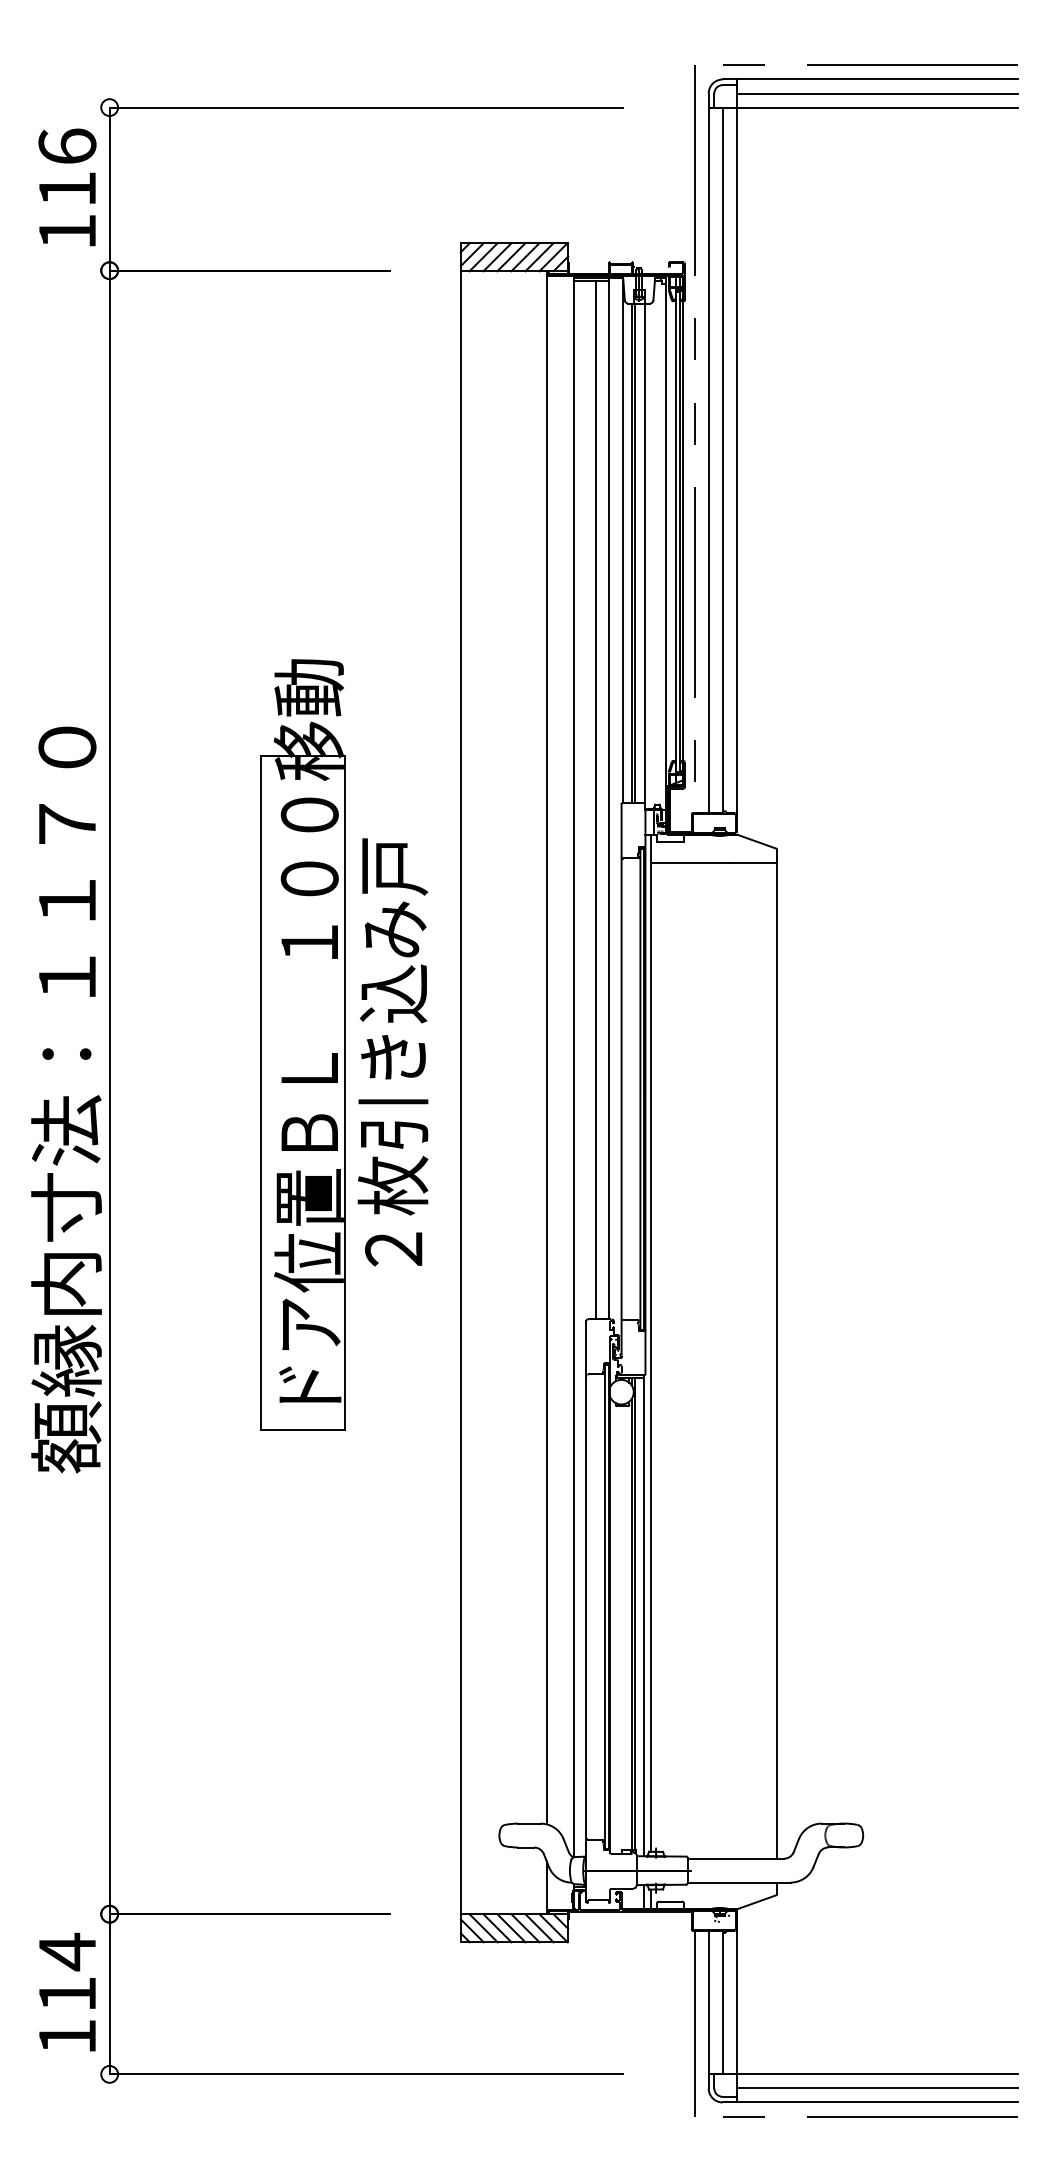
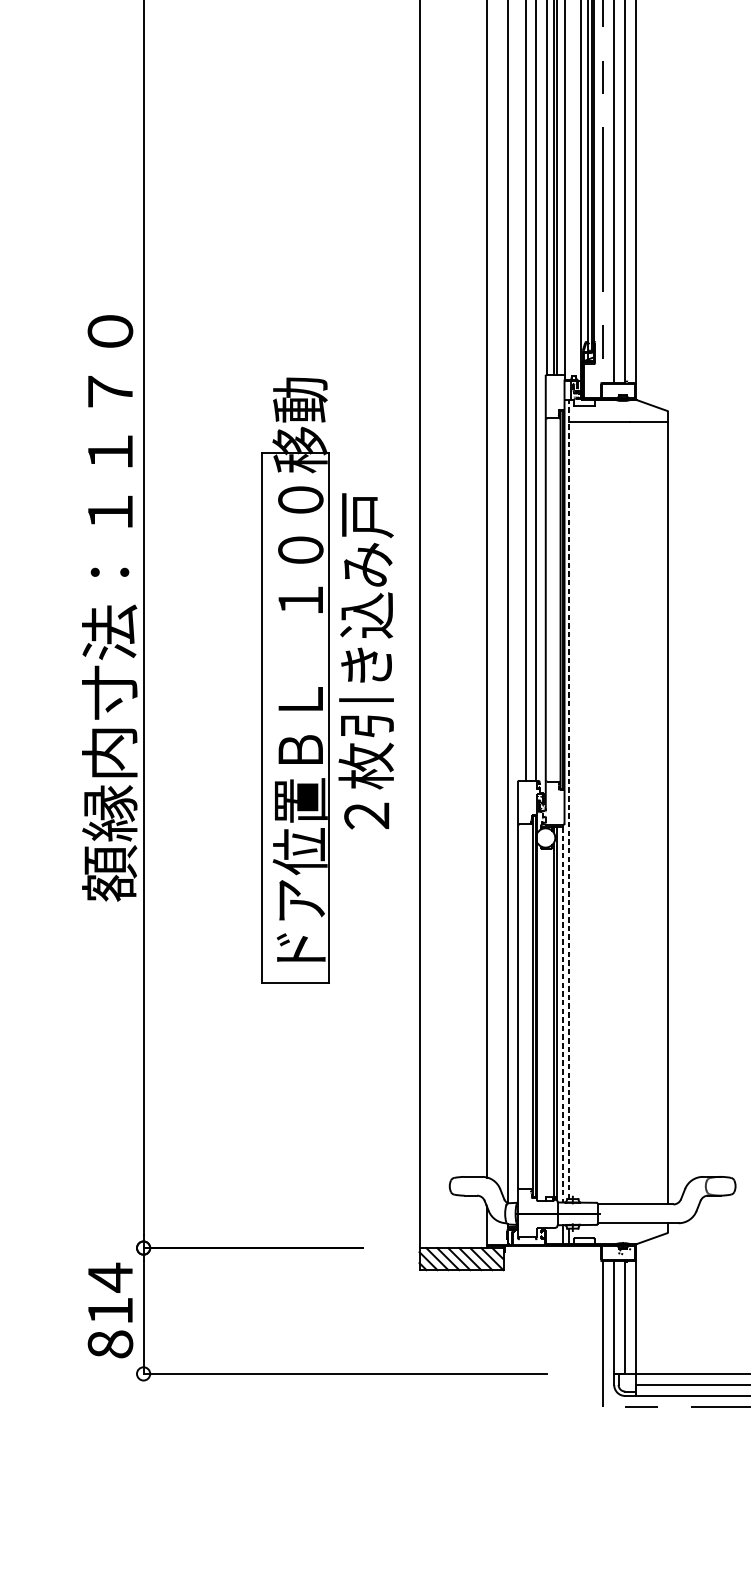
part: (302, 1044) -> (295, 680), moved
text: (392, 1052) -> (365, 661), moved
line: (651, 1342) -> (569, 798), solid -> dashed
line: (644, 1617) -> (563, 1014), solid -> dashed
text: (67, 2036) -> (110, 1344), 114 -> 814

